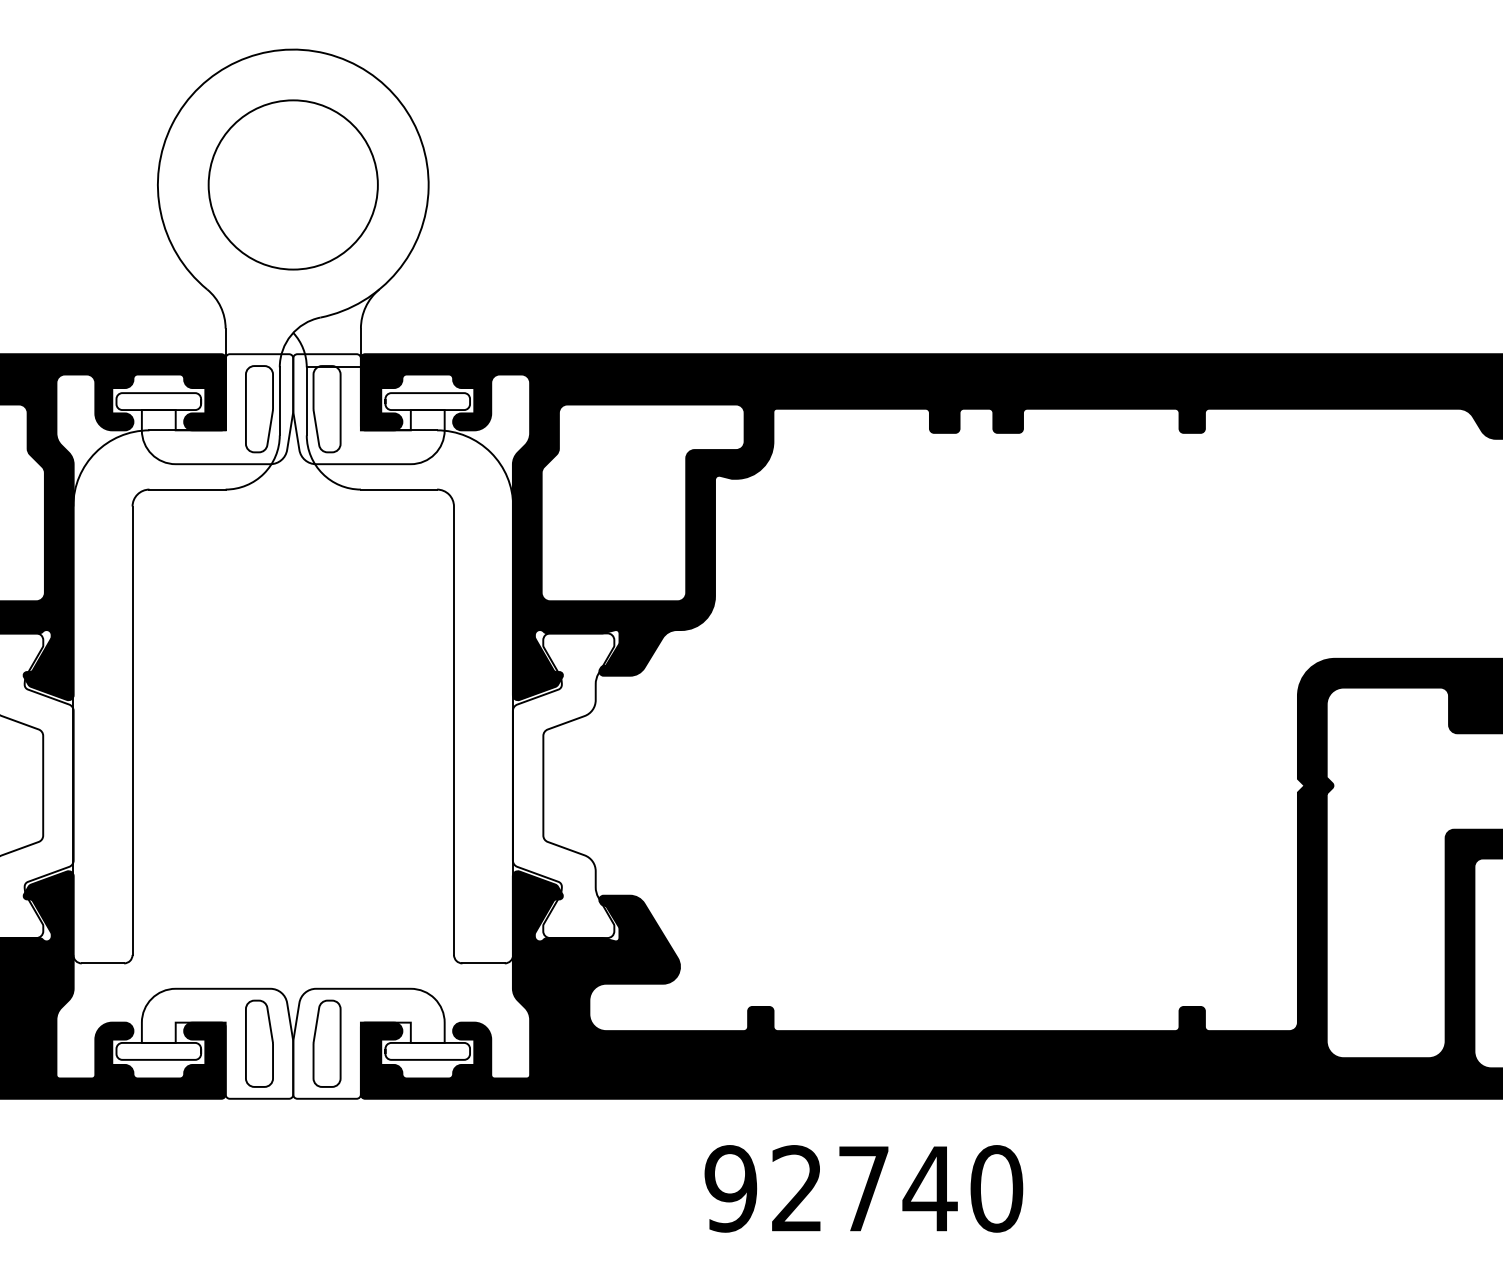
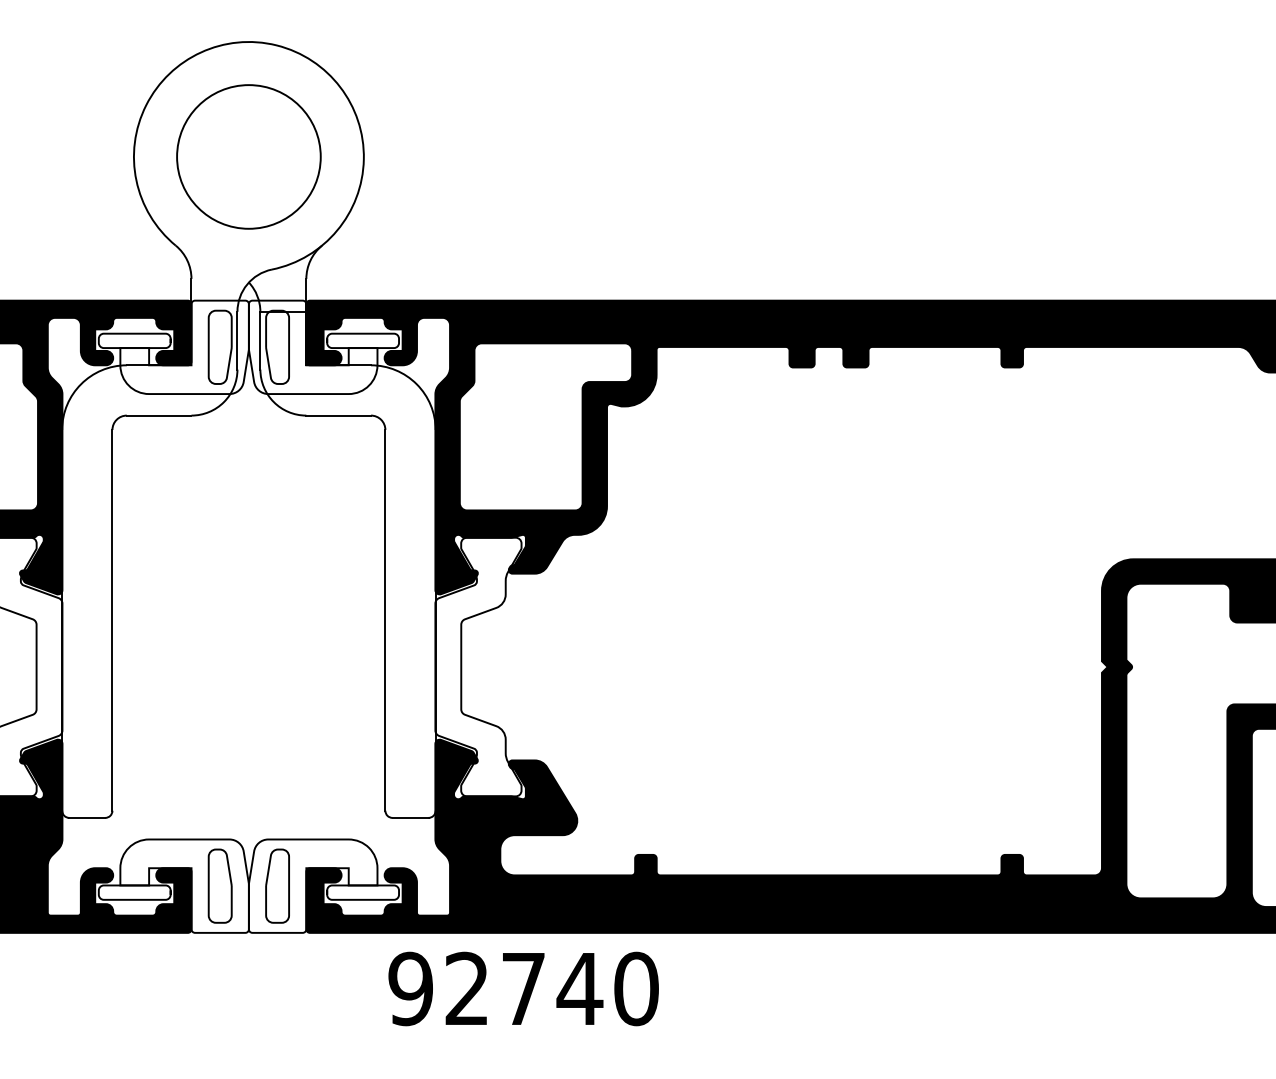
text: (863, 1188) -> (523, 988), moved

